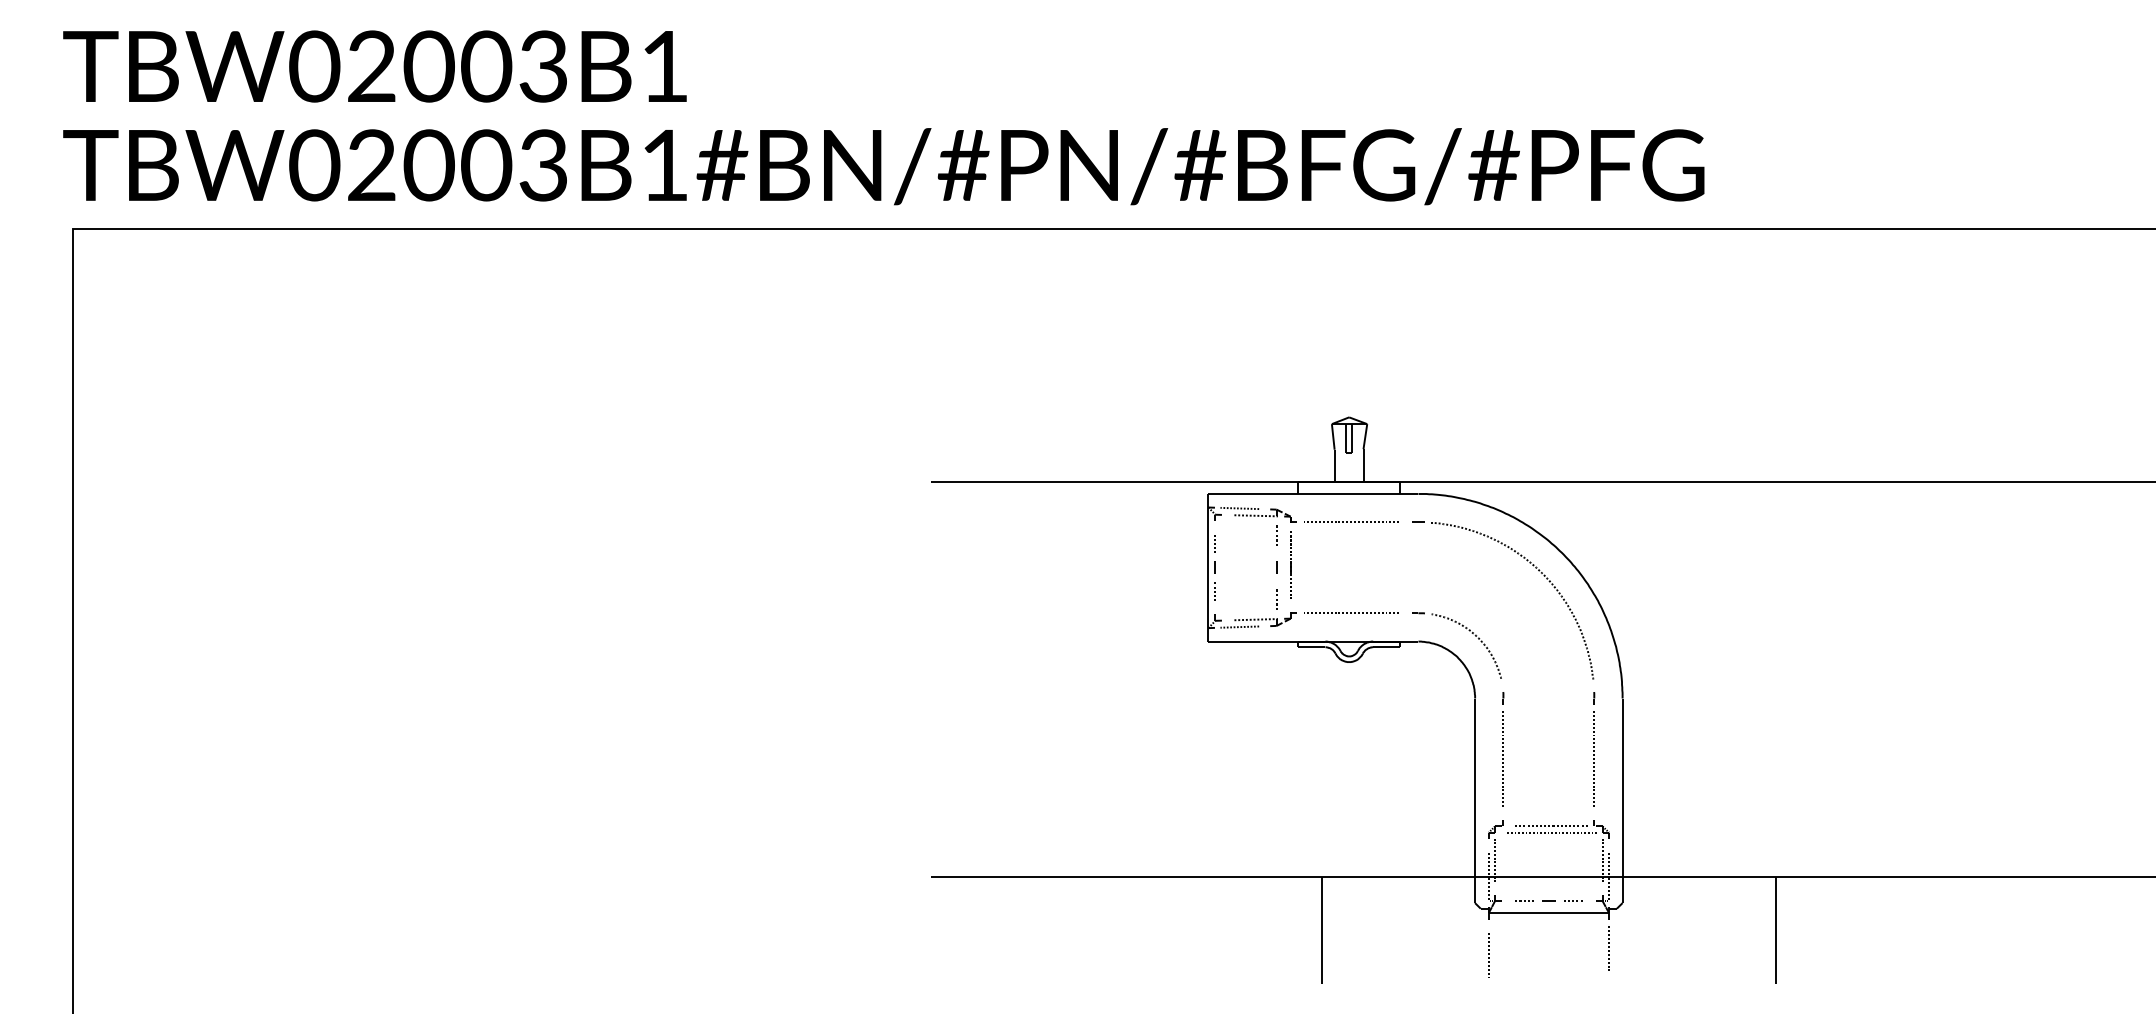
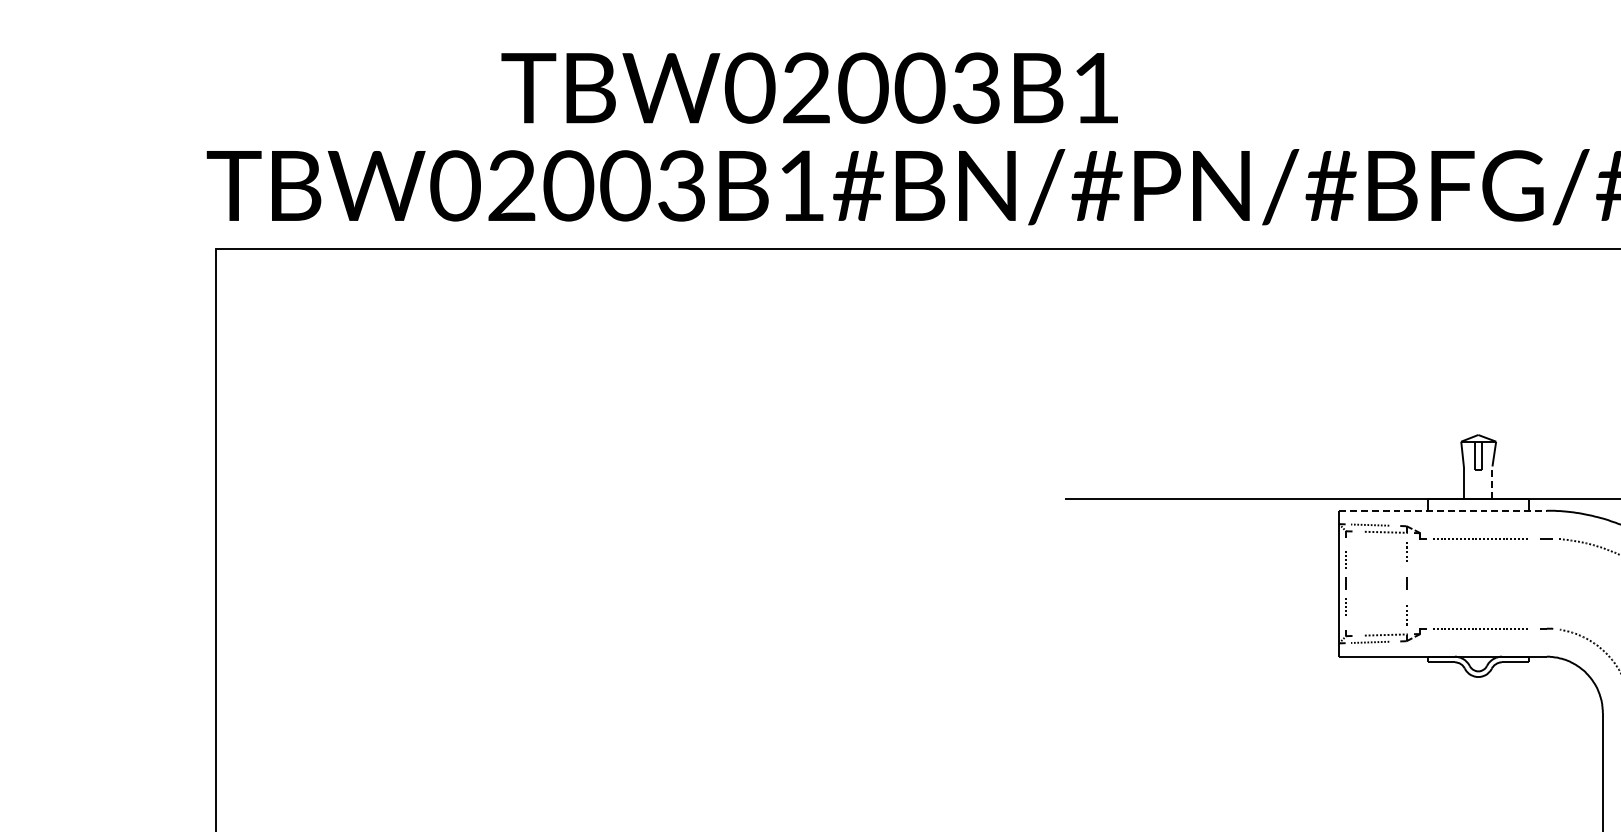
text: (374, 66) -> (809, 88), moved
line: (1363, 465) -> (1492, 482), solid -> dashed
line: (1313, 494) -> (1443, 511), solid -> dashed
line: (1290, 564) -> (1420, 580), removed

